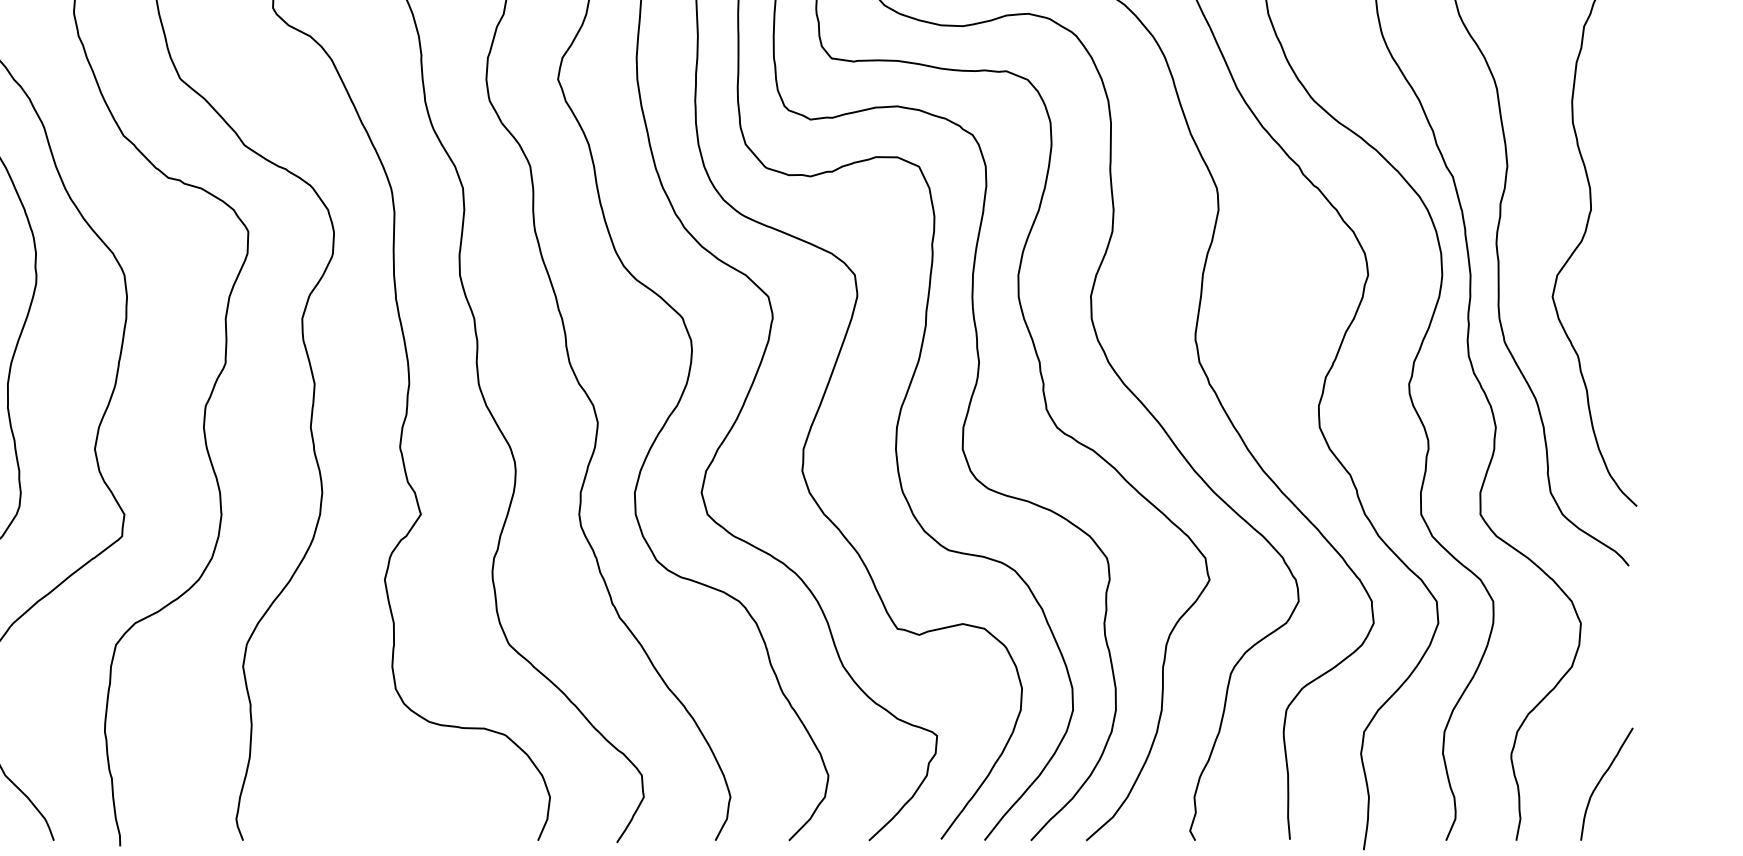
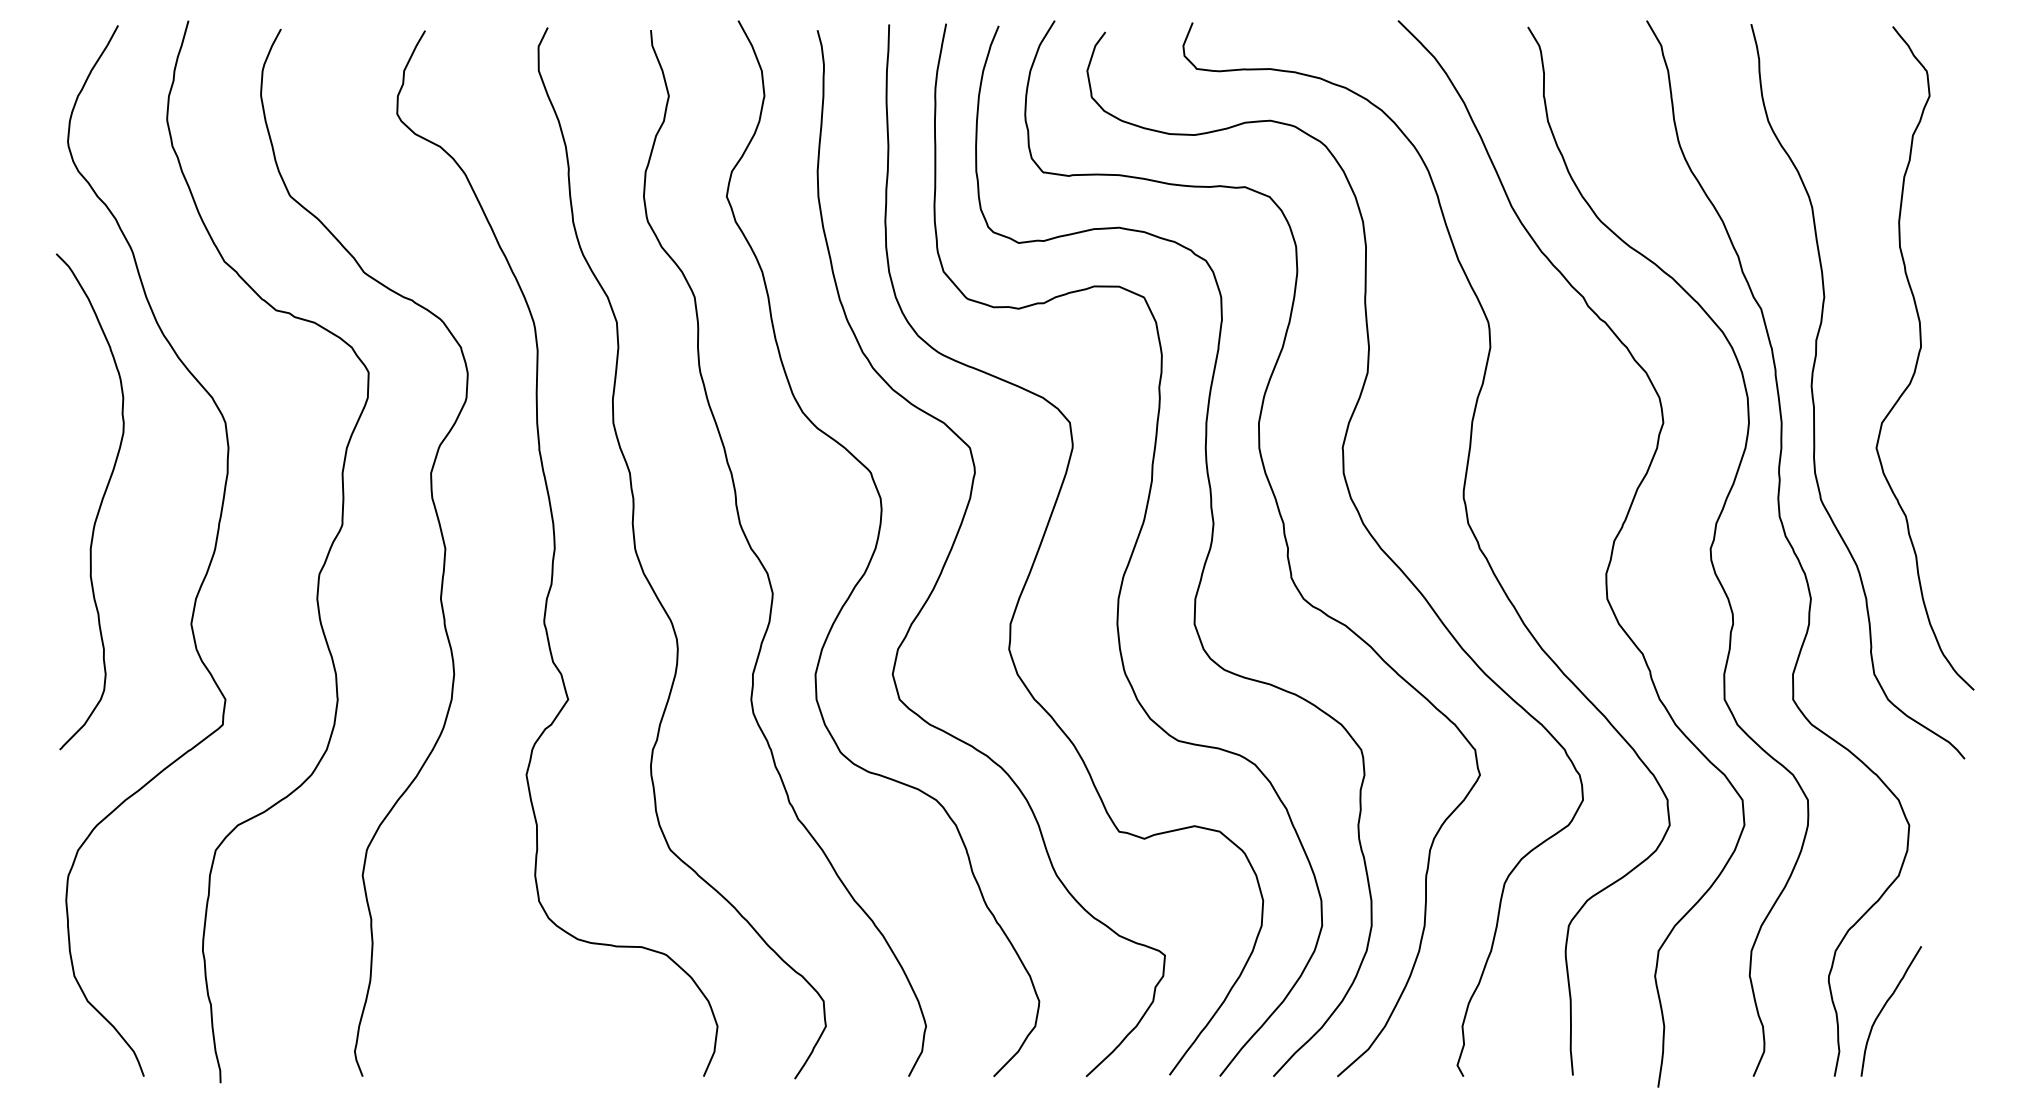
curve: (1601, 780) -> (1885, 1006), moved

